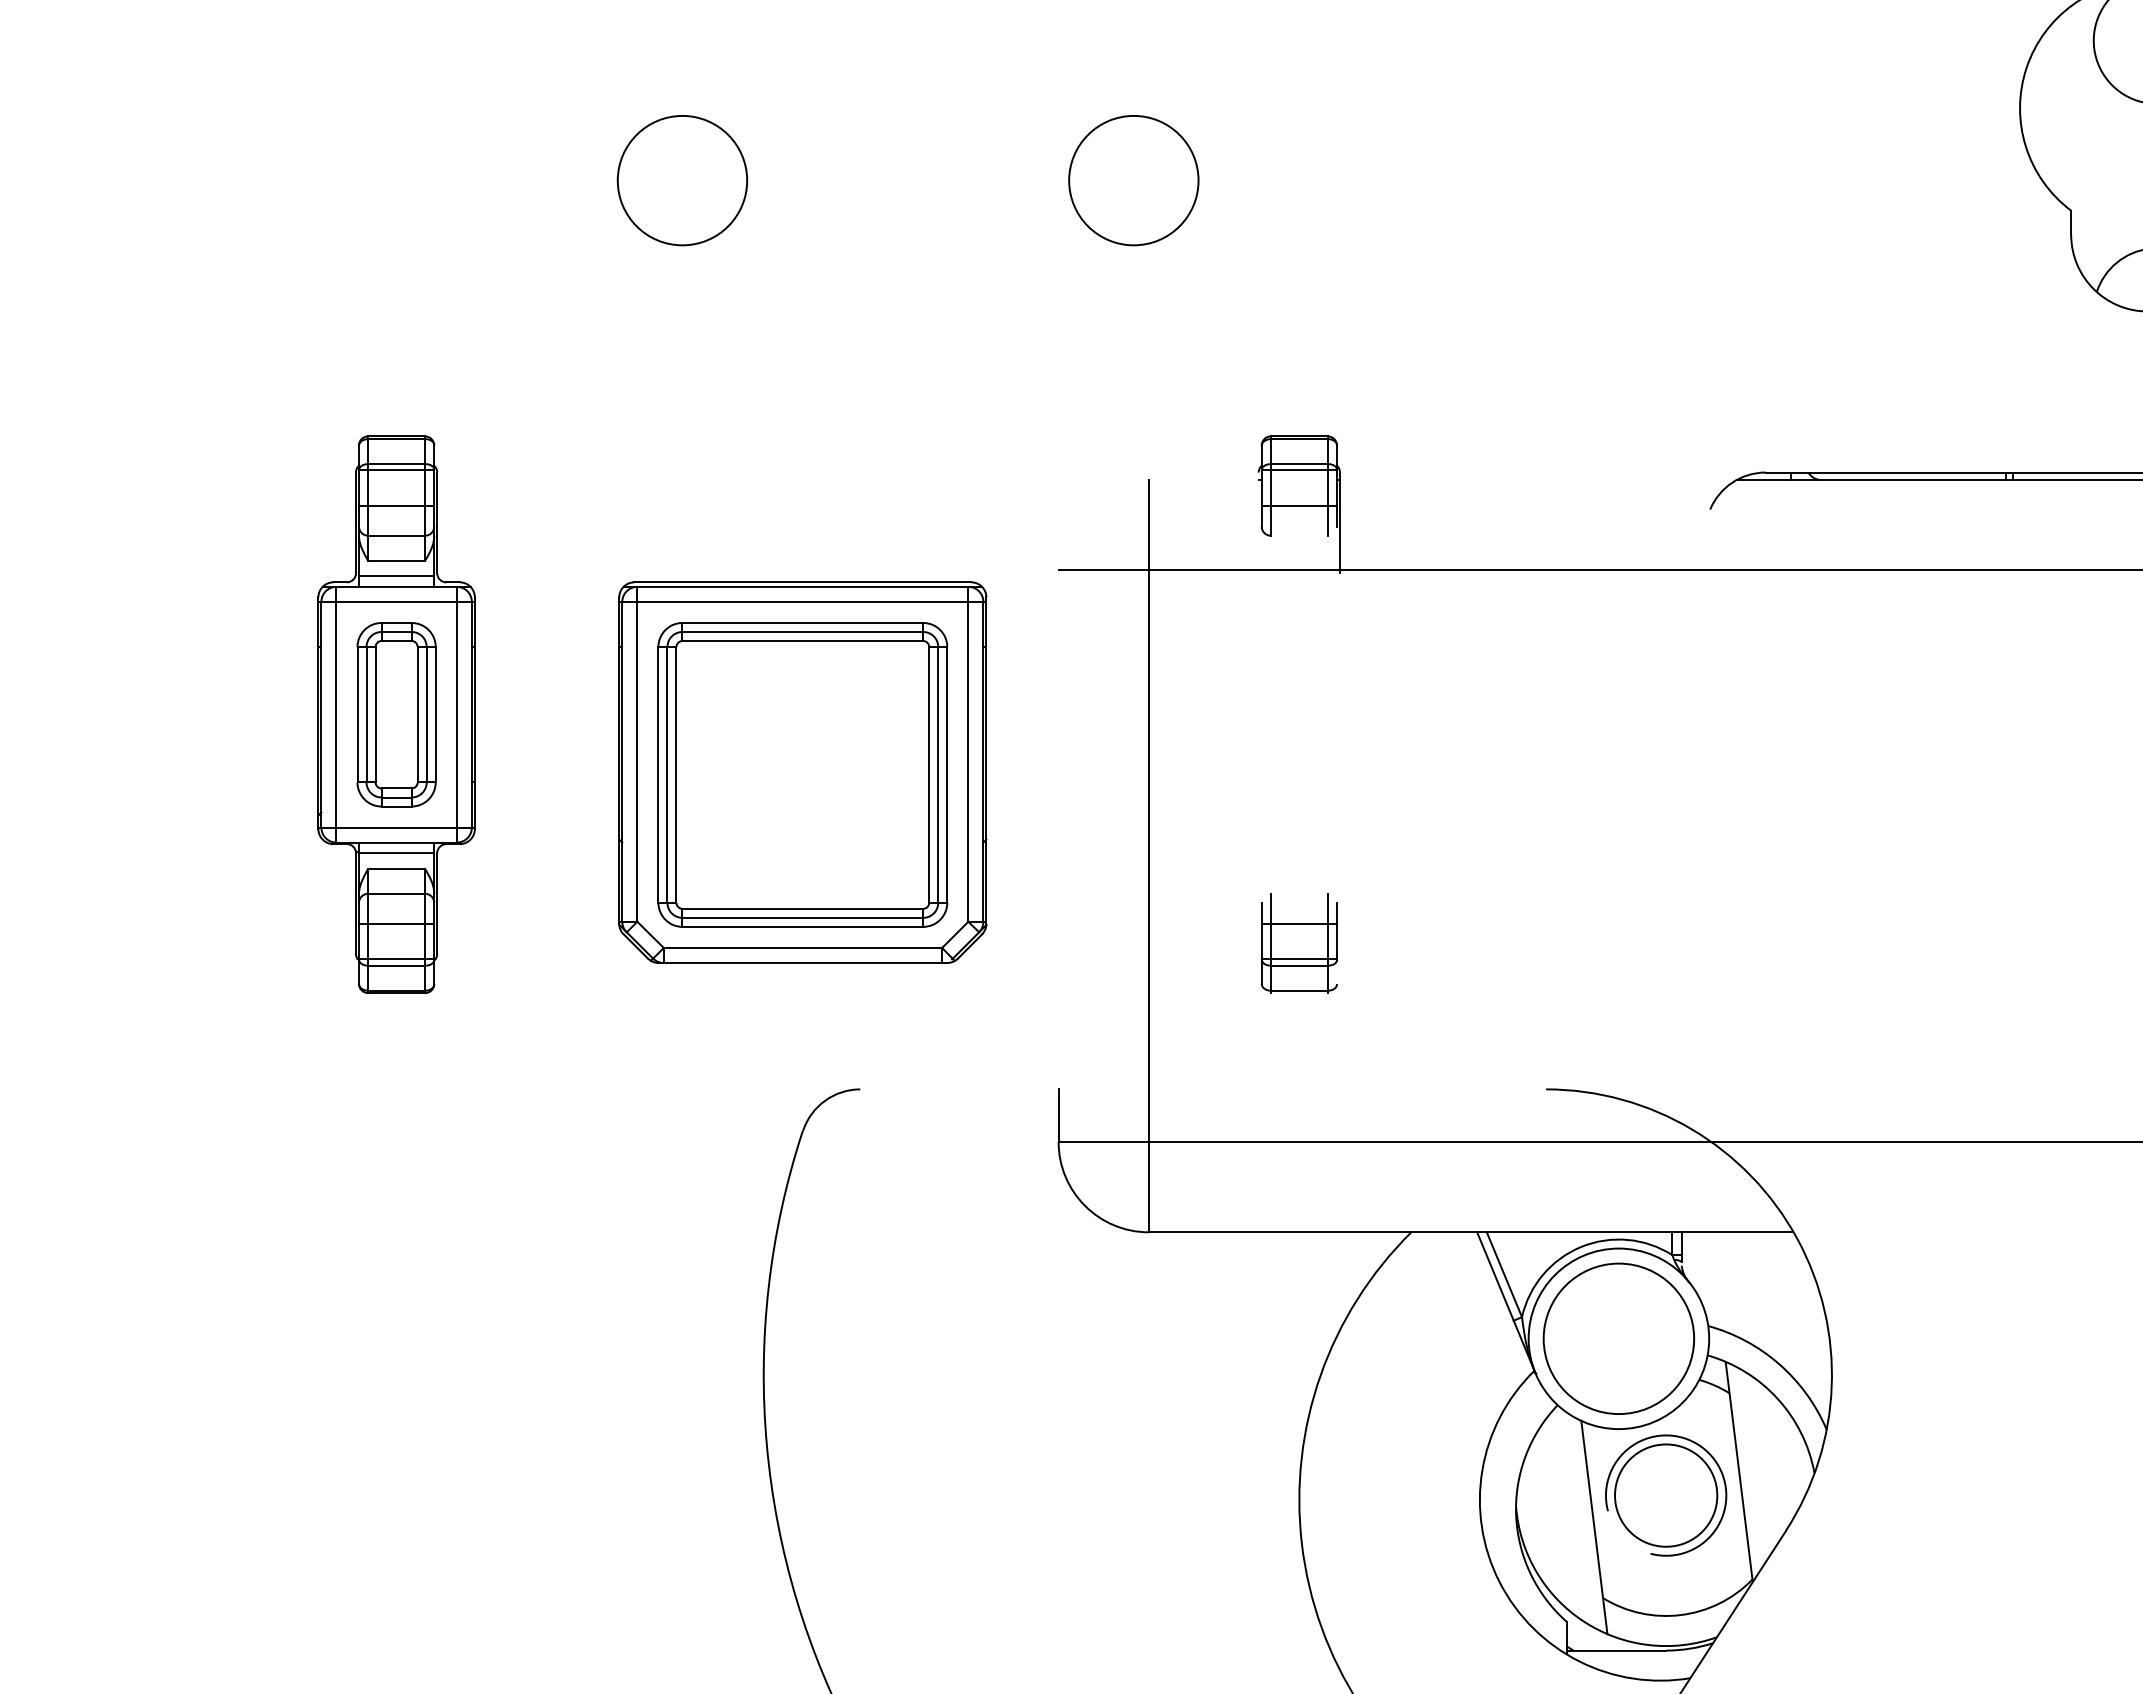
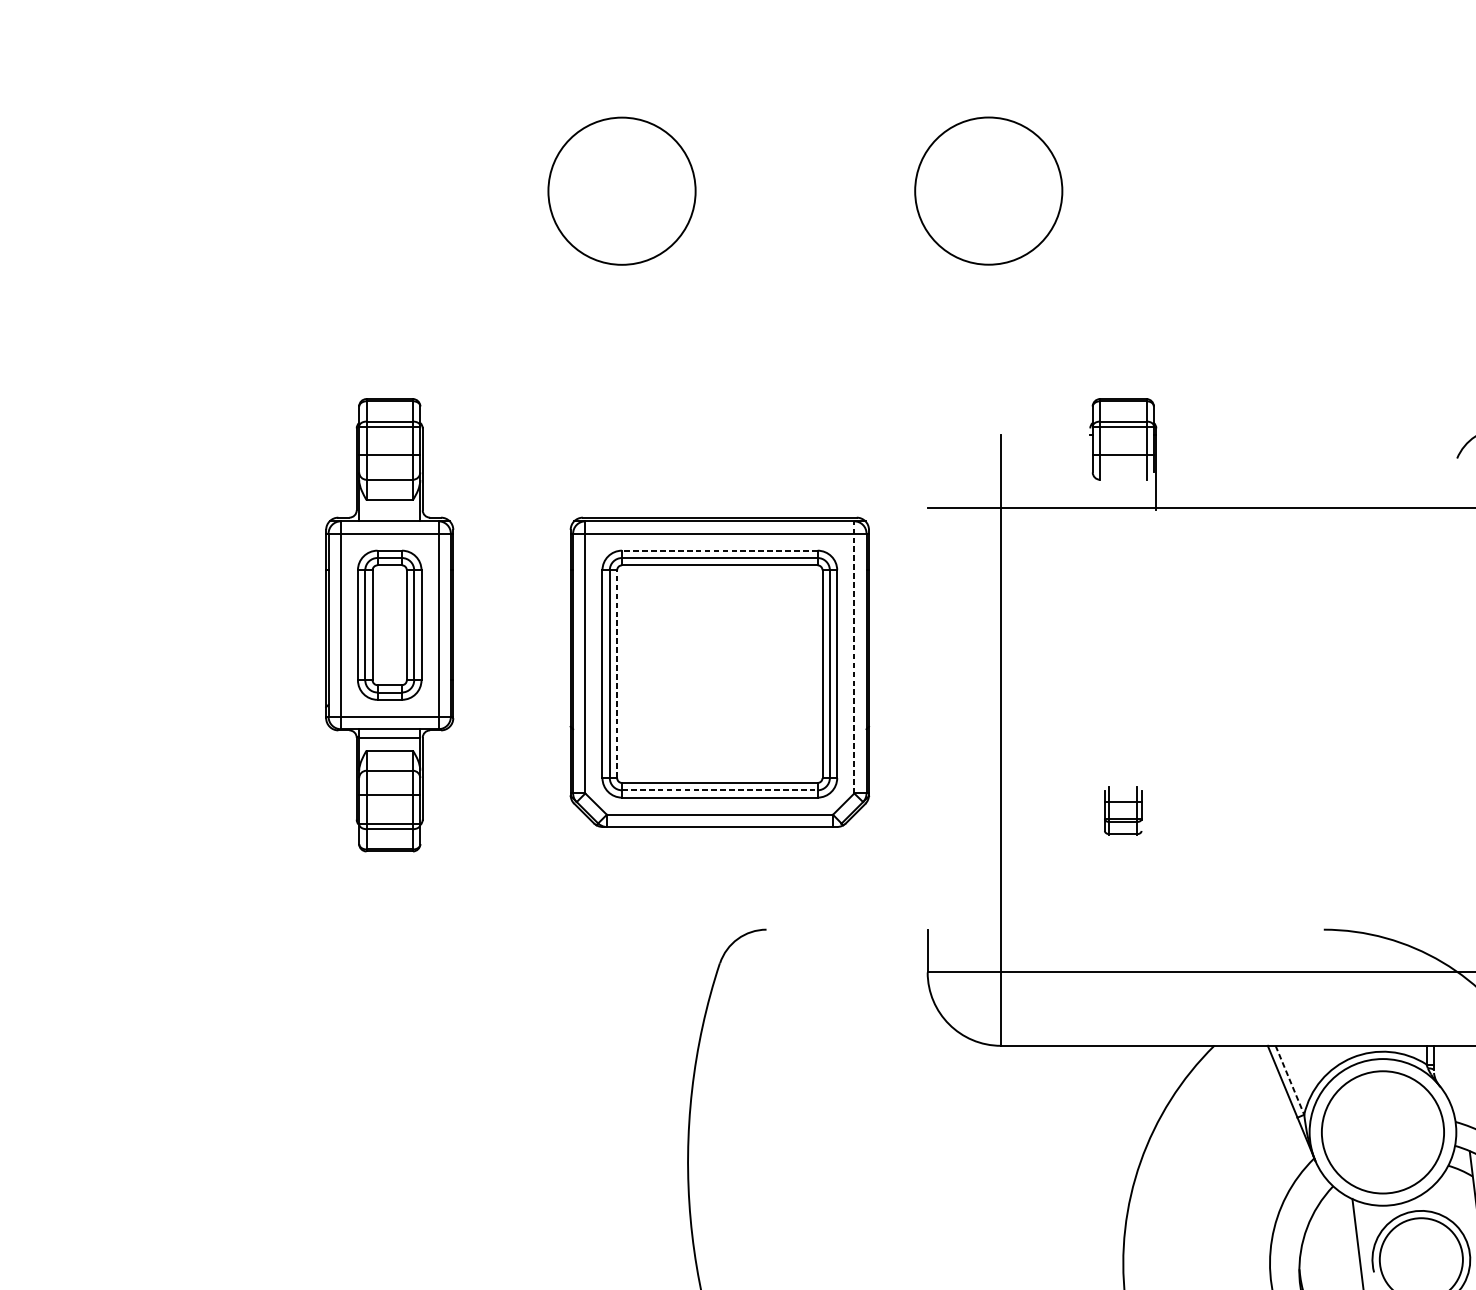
circle: (682, 180) -> (622, 191), size x1.4
circle: (1133, 180) -> (988, 191), size x1.4
line: (396, 576) -> (389, 512), removed
line: (802, 622) -> (719, 550), solid -> dashed
line: (968, 753) -> (854, 656), solid -> dashed
line: (676, 774) -> (617, 673), solid -> dashed
line: (803, 917) -> (720, 790), solid -> dashed
part: (1298, 943) -> (1122, 811), size x0.6
line: (1504, 1274) -> (1290, 1080), solid -> dashed

